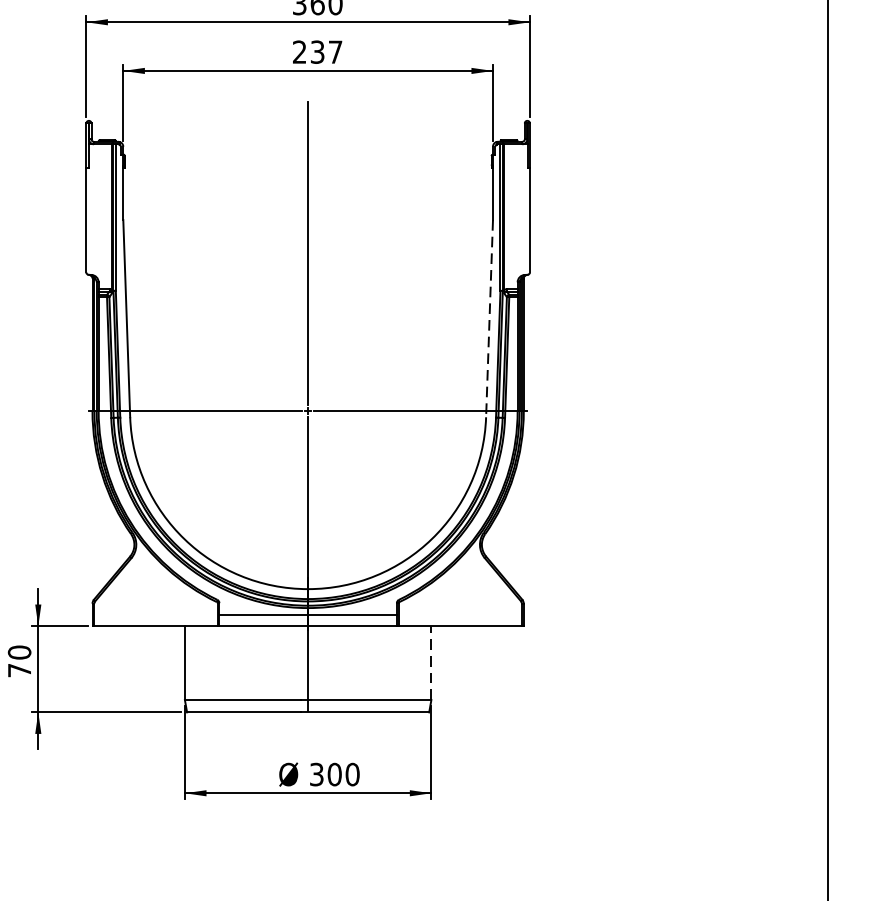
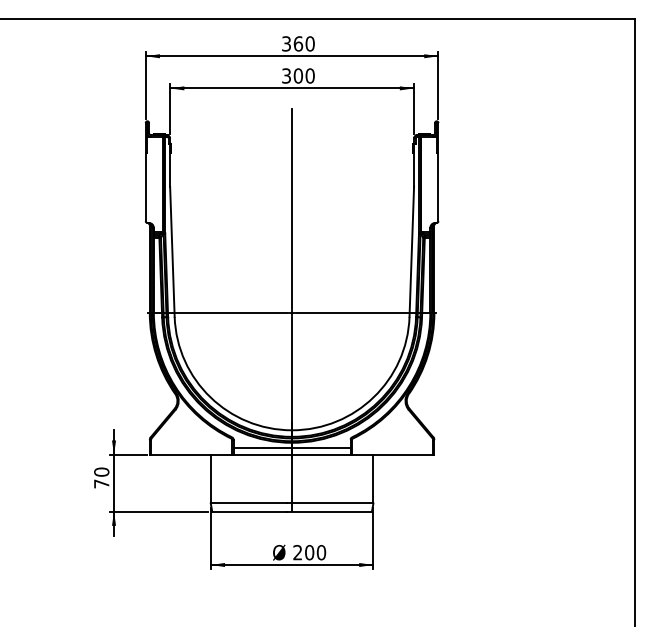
text: (317, 51) -> (298, 75), 237 -> 300
line: (489, 319) -> (411, 252), dashed -> solid
line: (431, 662) -> (373, 478), dashed -> solid
text: (316, 774) -> (297, 552), 300 -> 200

